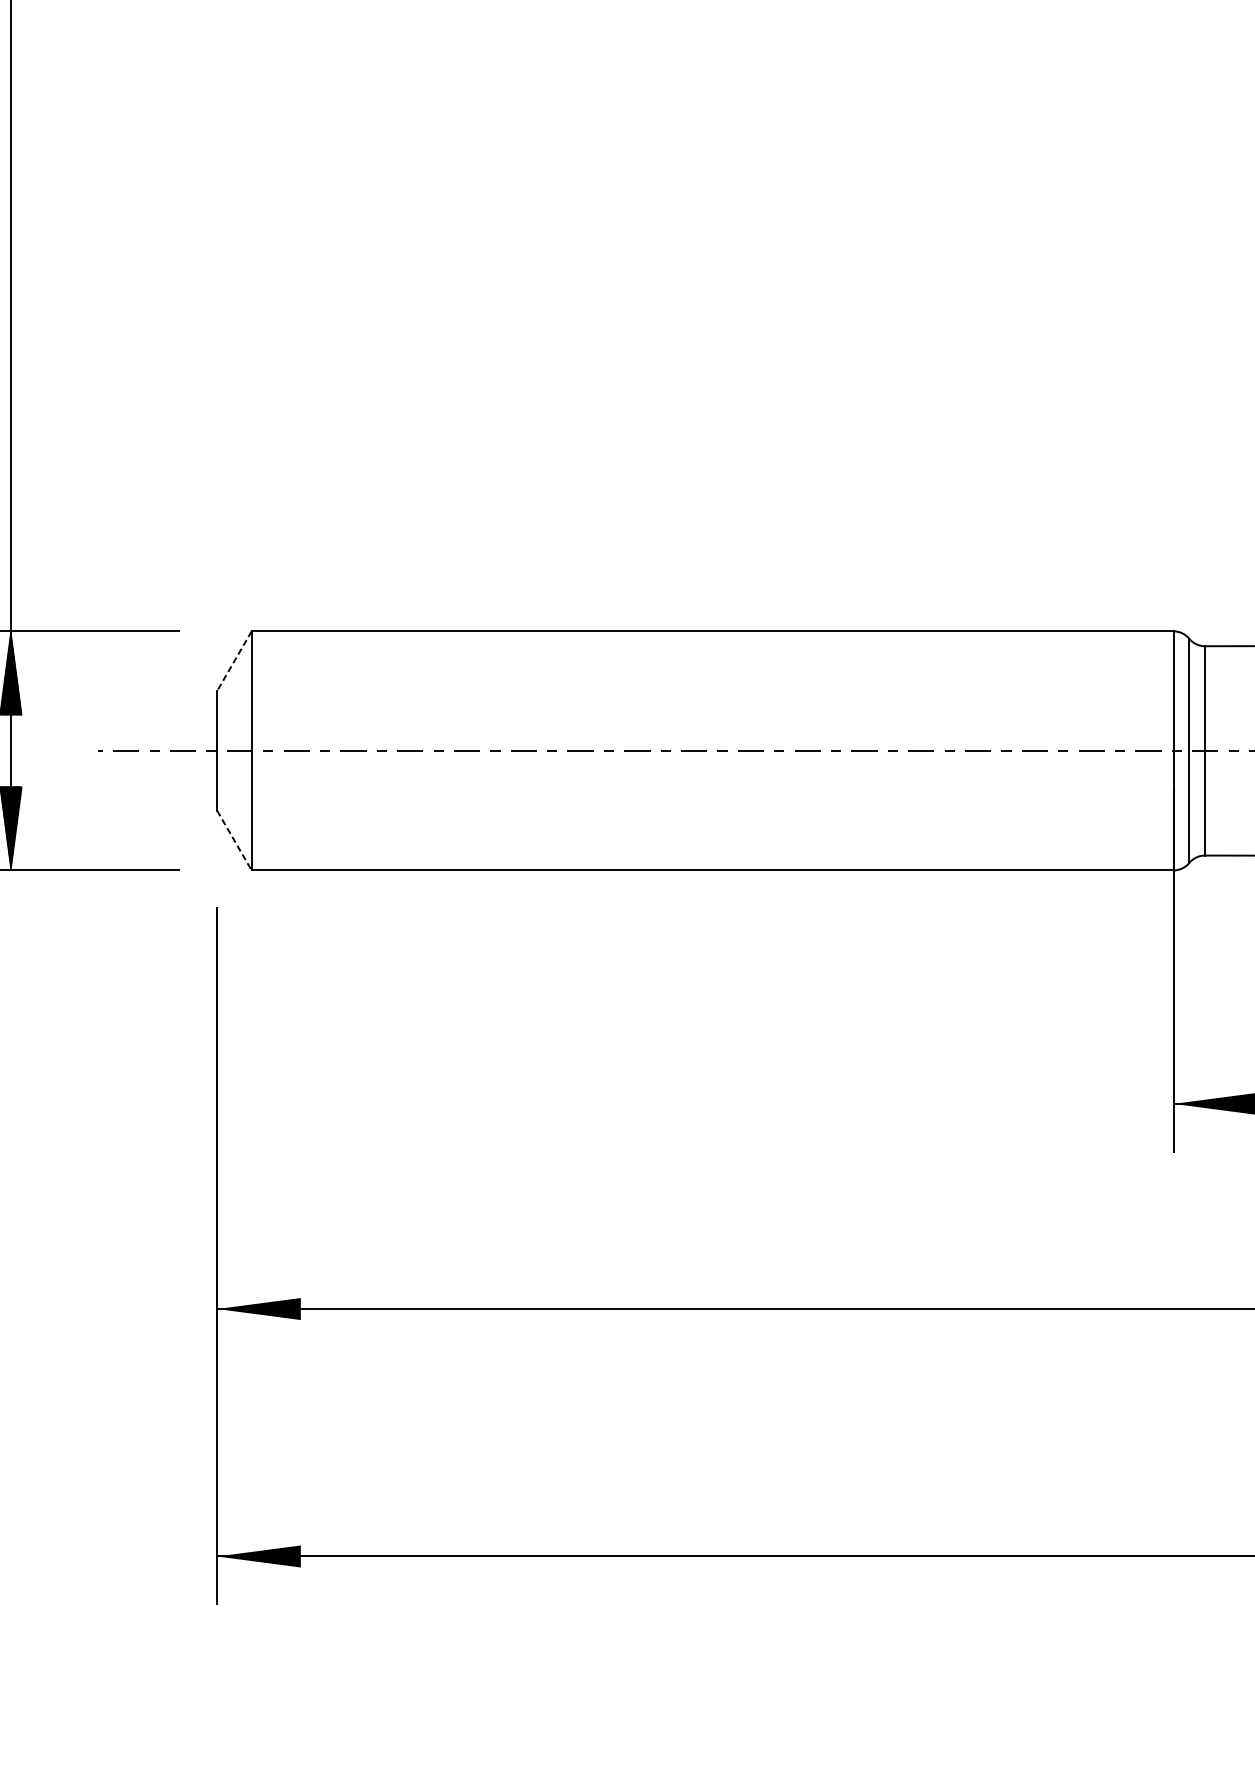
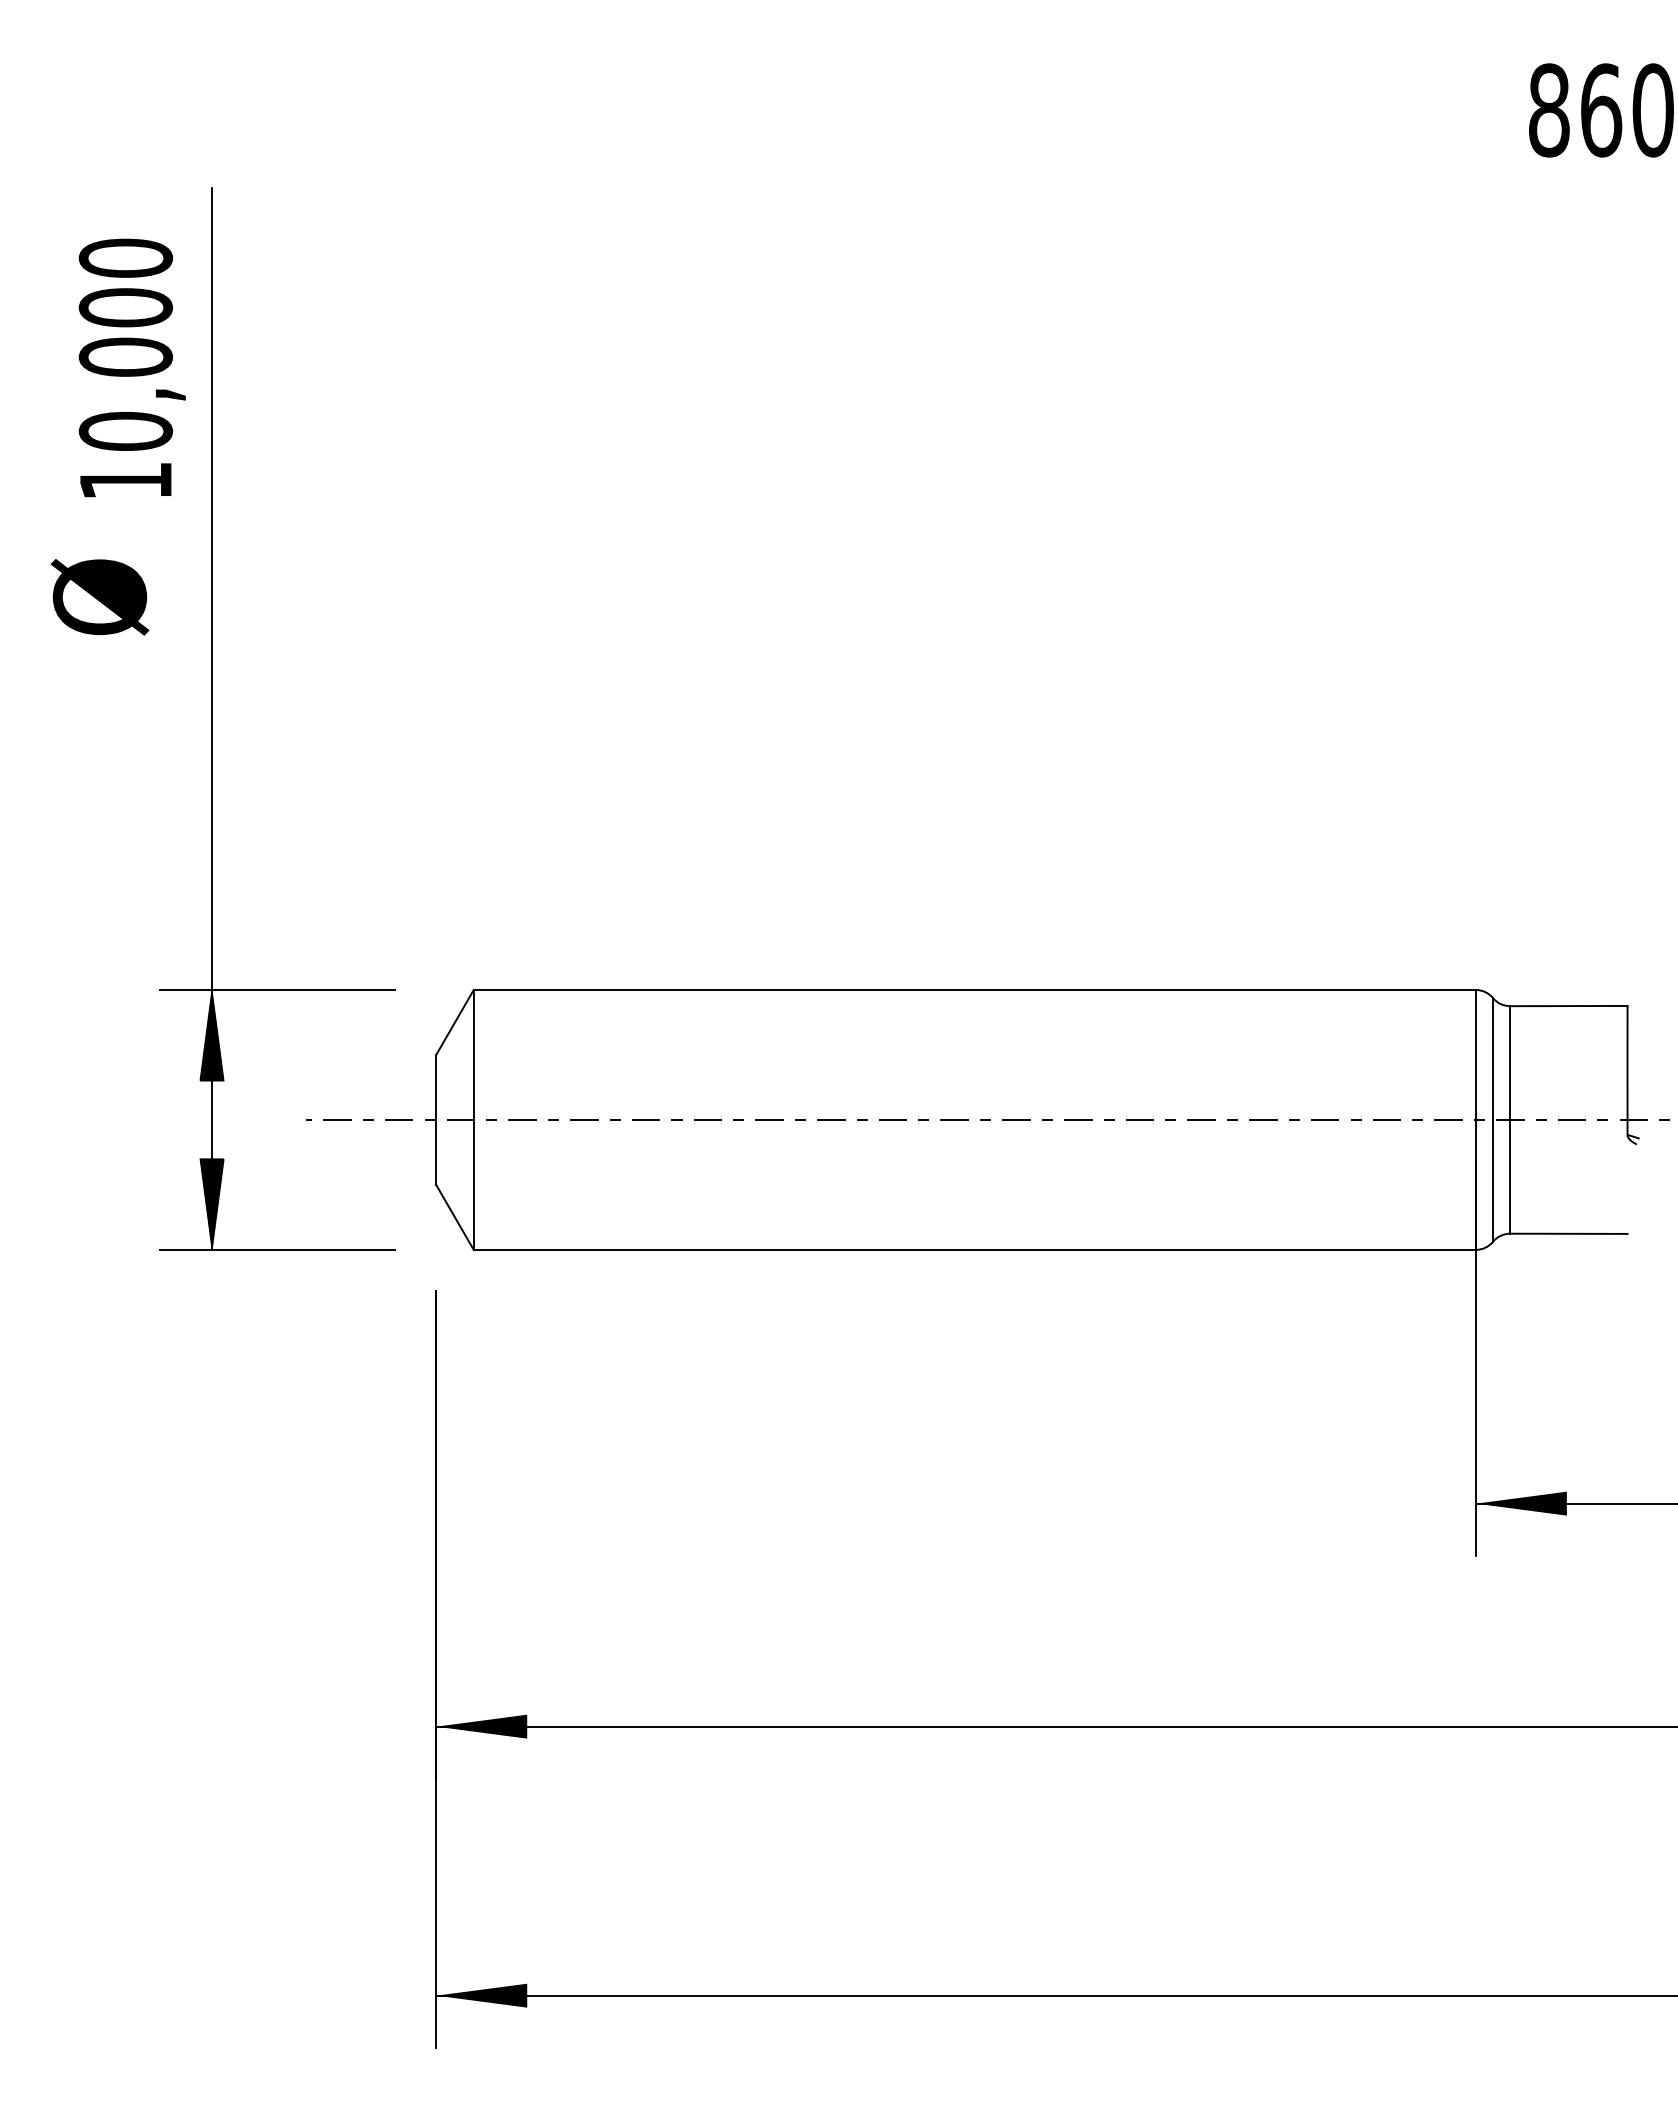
line: (233, 661) -> (454, 1022), dashed -> solid
line: (233, 840) -> (454, 1217), dashed -> solid

